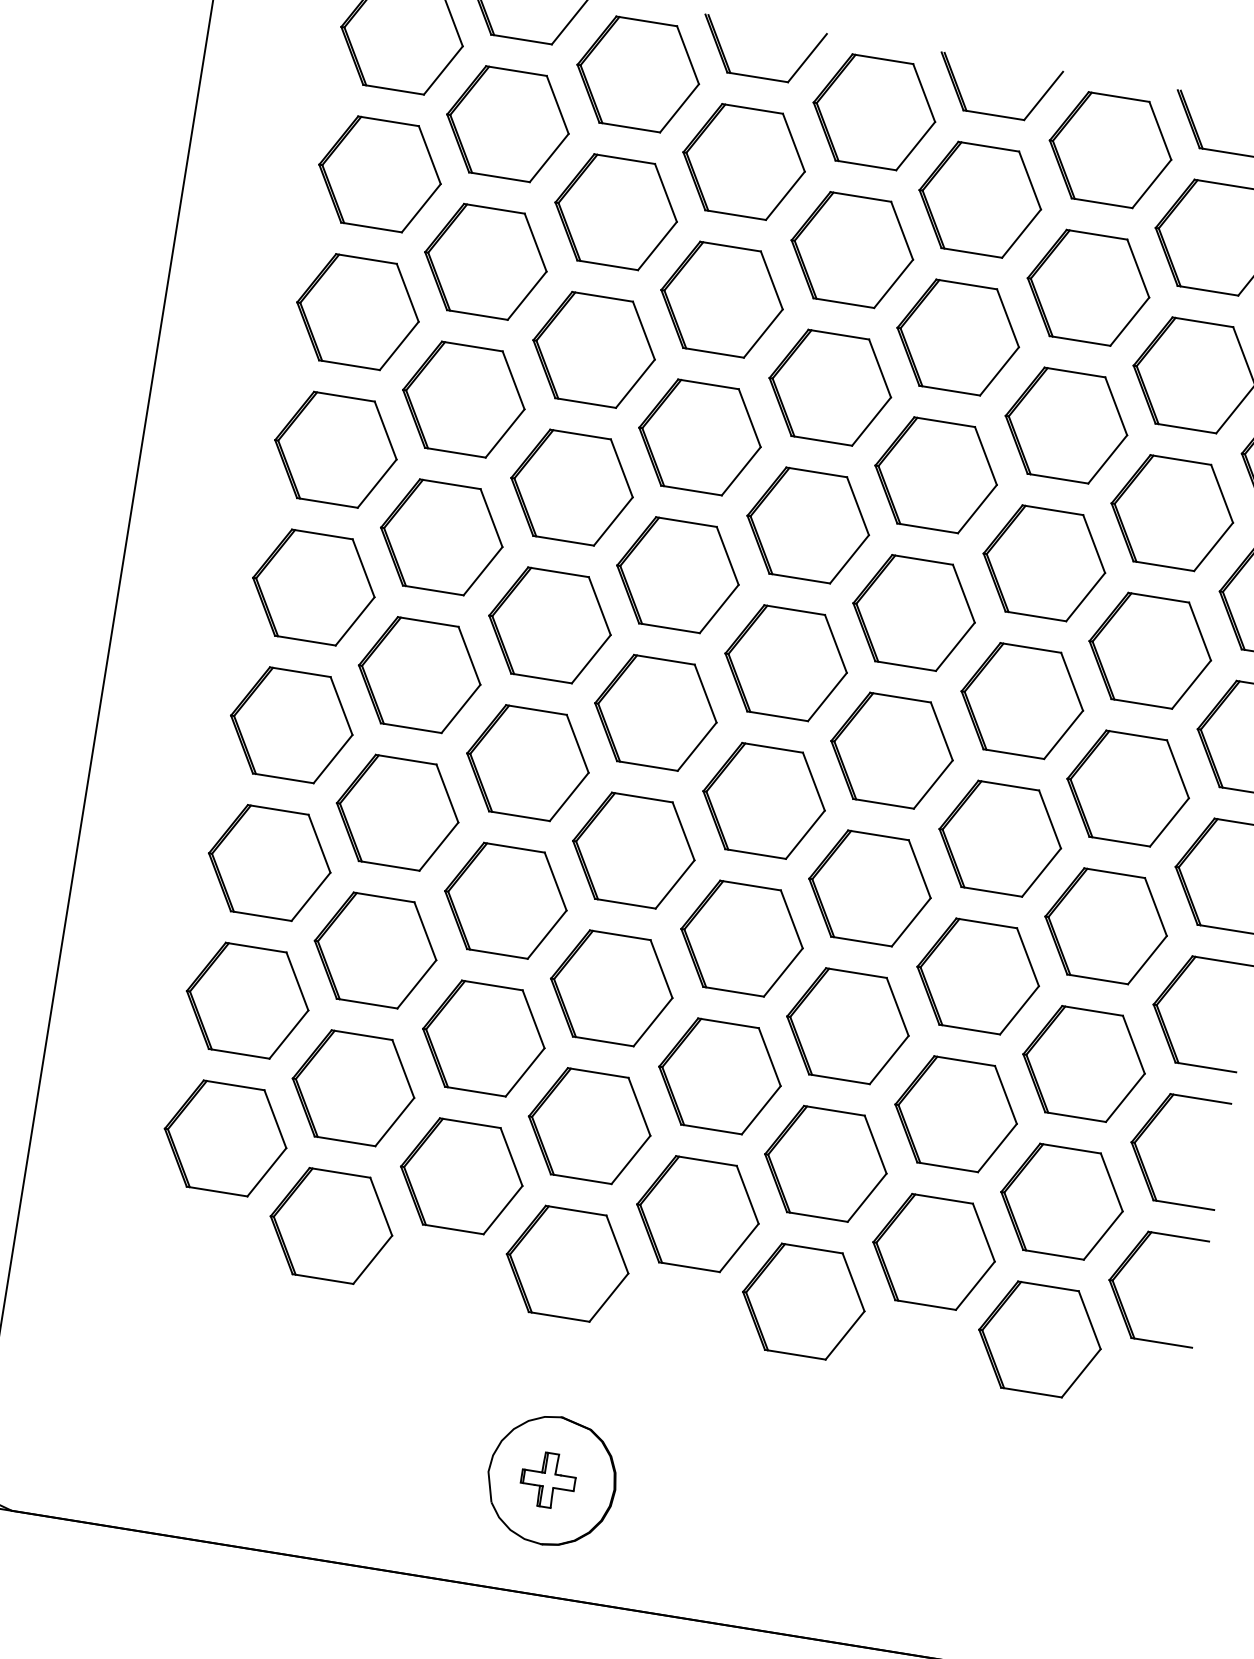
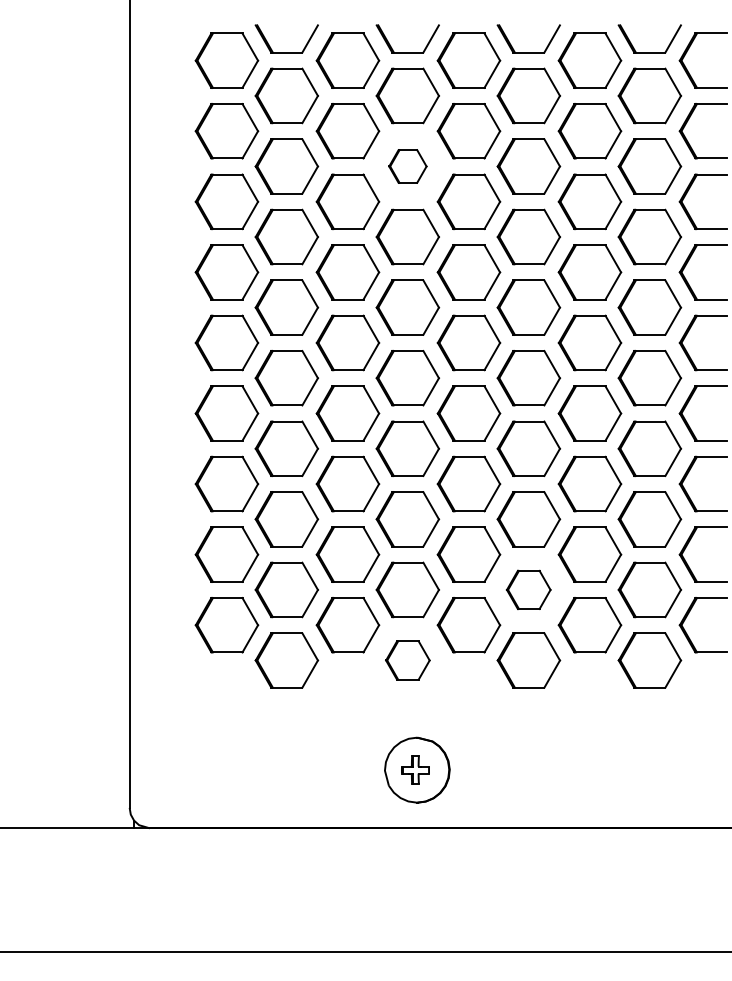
part: (721, 299) -> (407, 166), size x0.6
part: (825, 1162) -> (528, 589), size x0.7
part: (566, 1263) -> (407, 660), size x0.7

